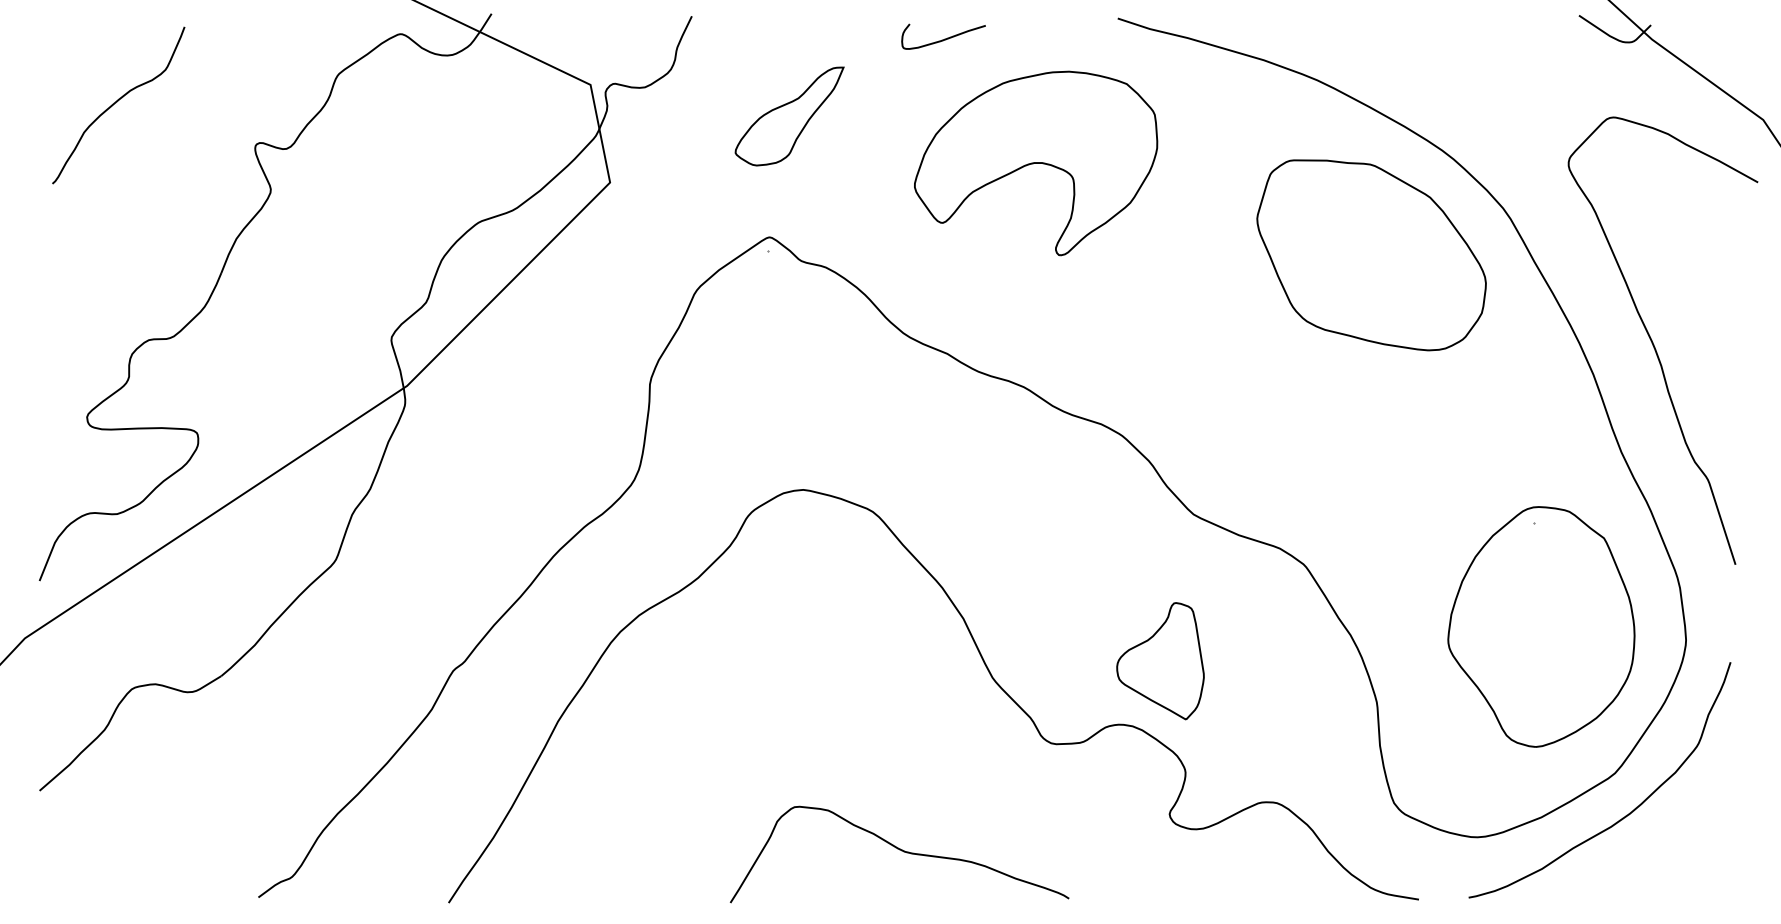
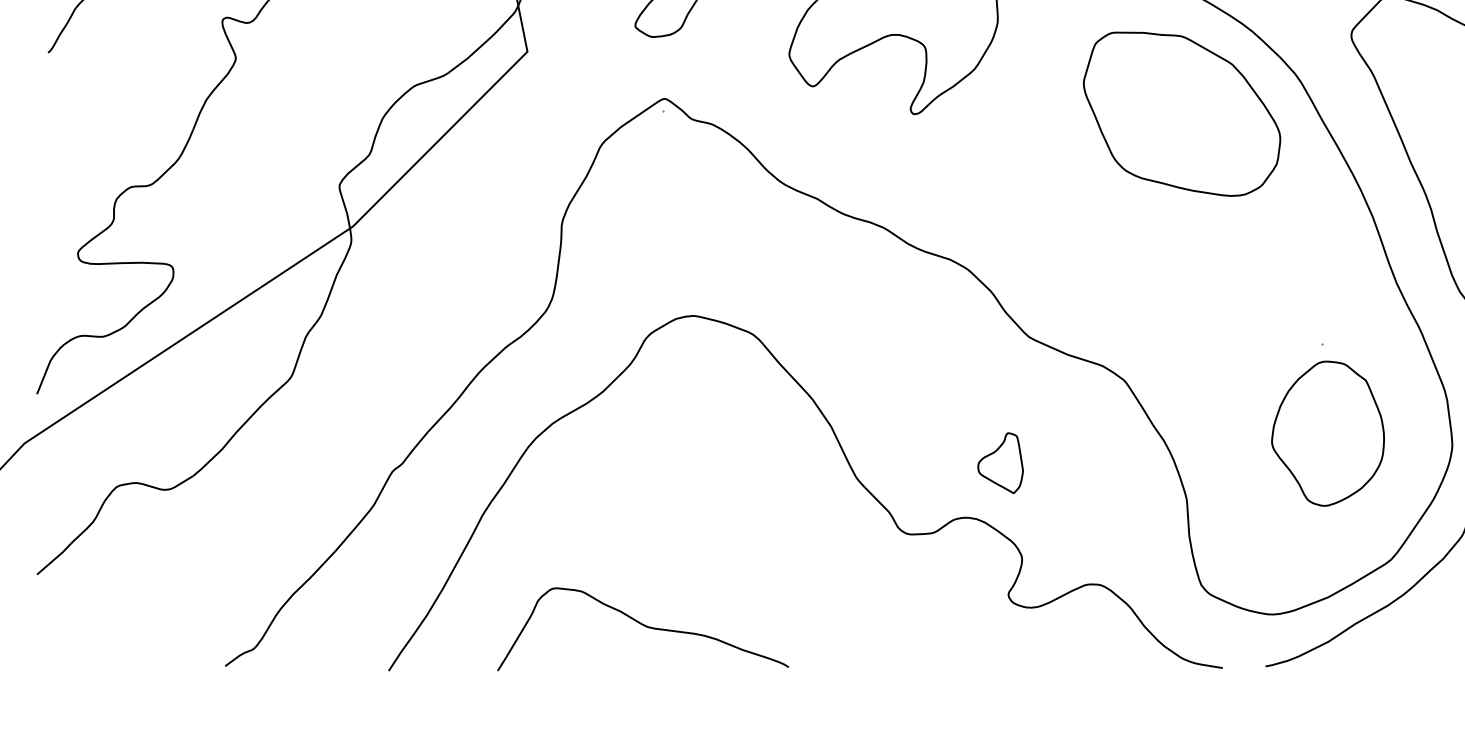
part: (1541, 626) -> (1328, 433), size x0.7
part: (1160, 661) -> (1000, 463), size x0.6
curve: (901, 851) -> (644, 626), moved

